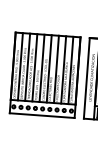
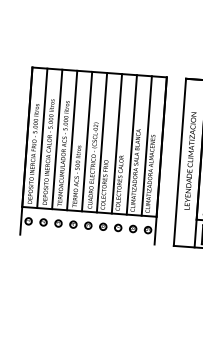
line: (41, 115) -> (85, 239), removed

